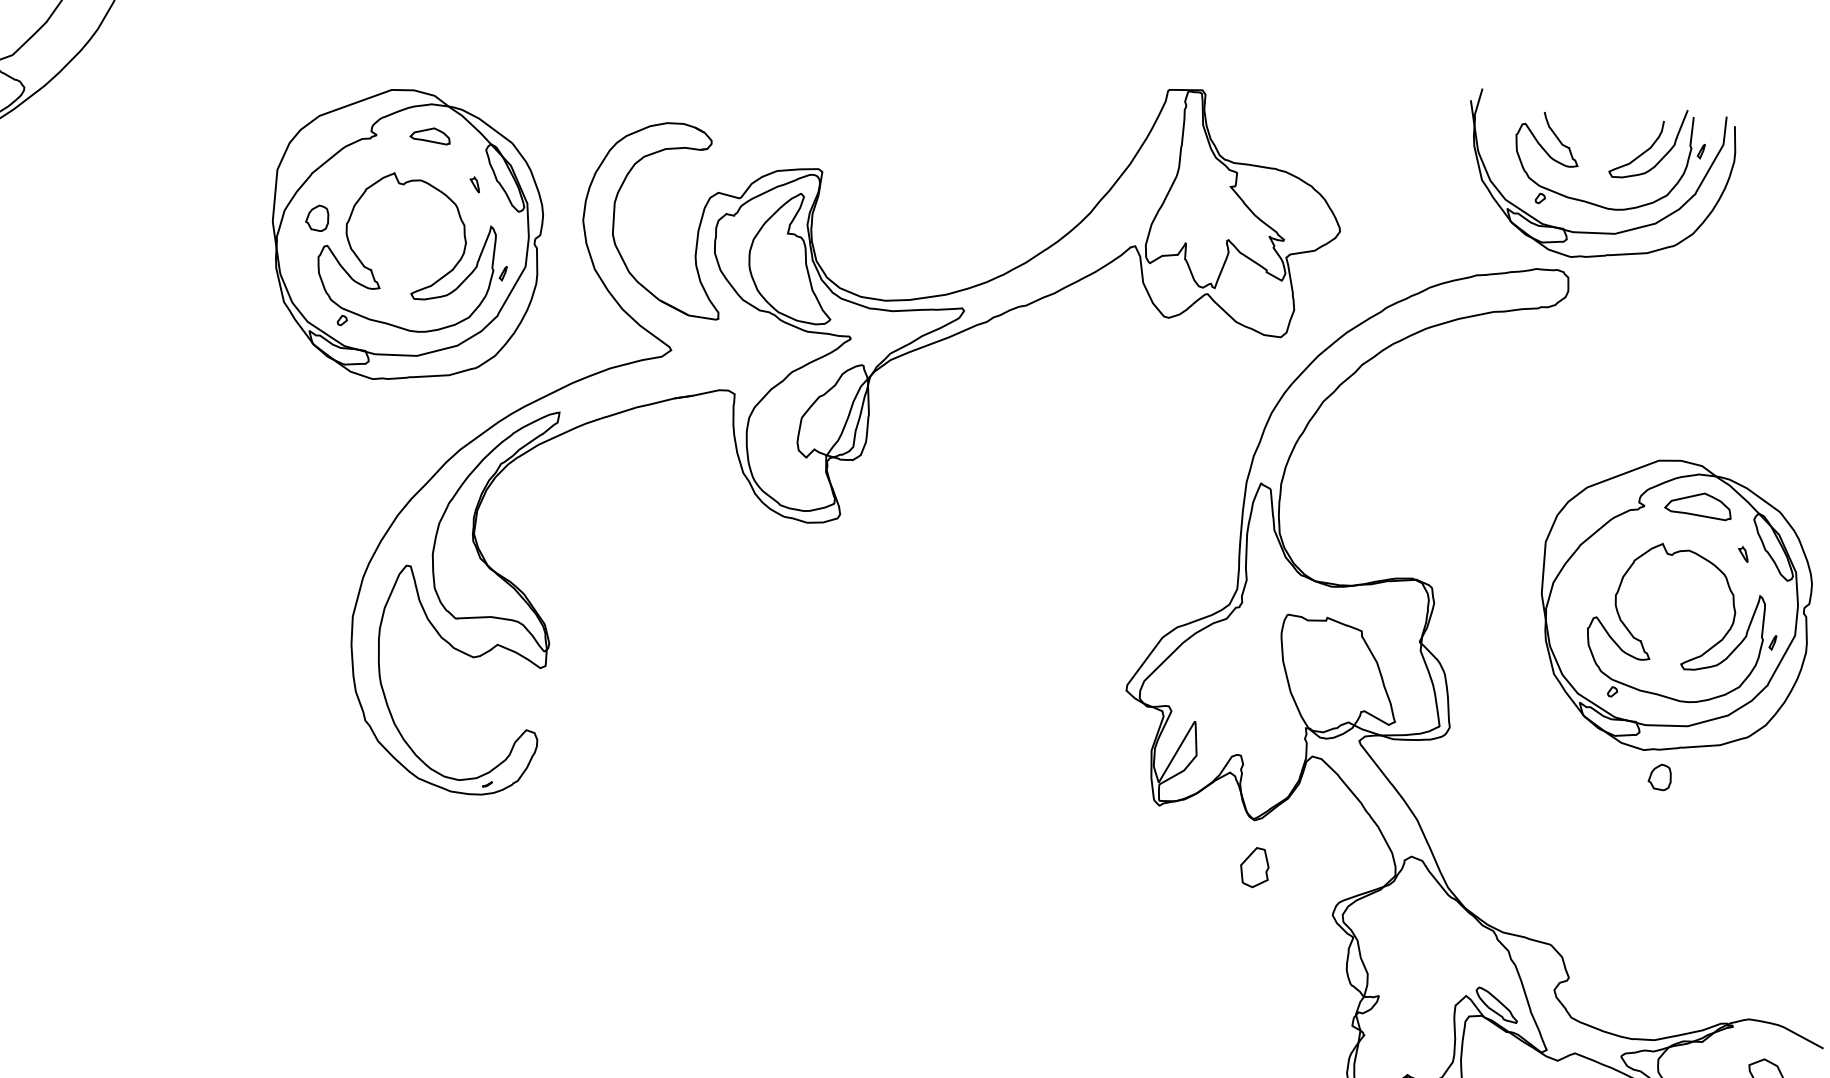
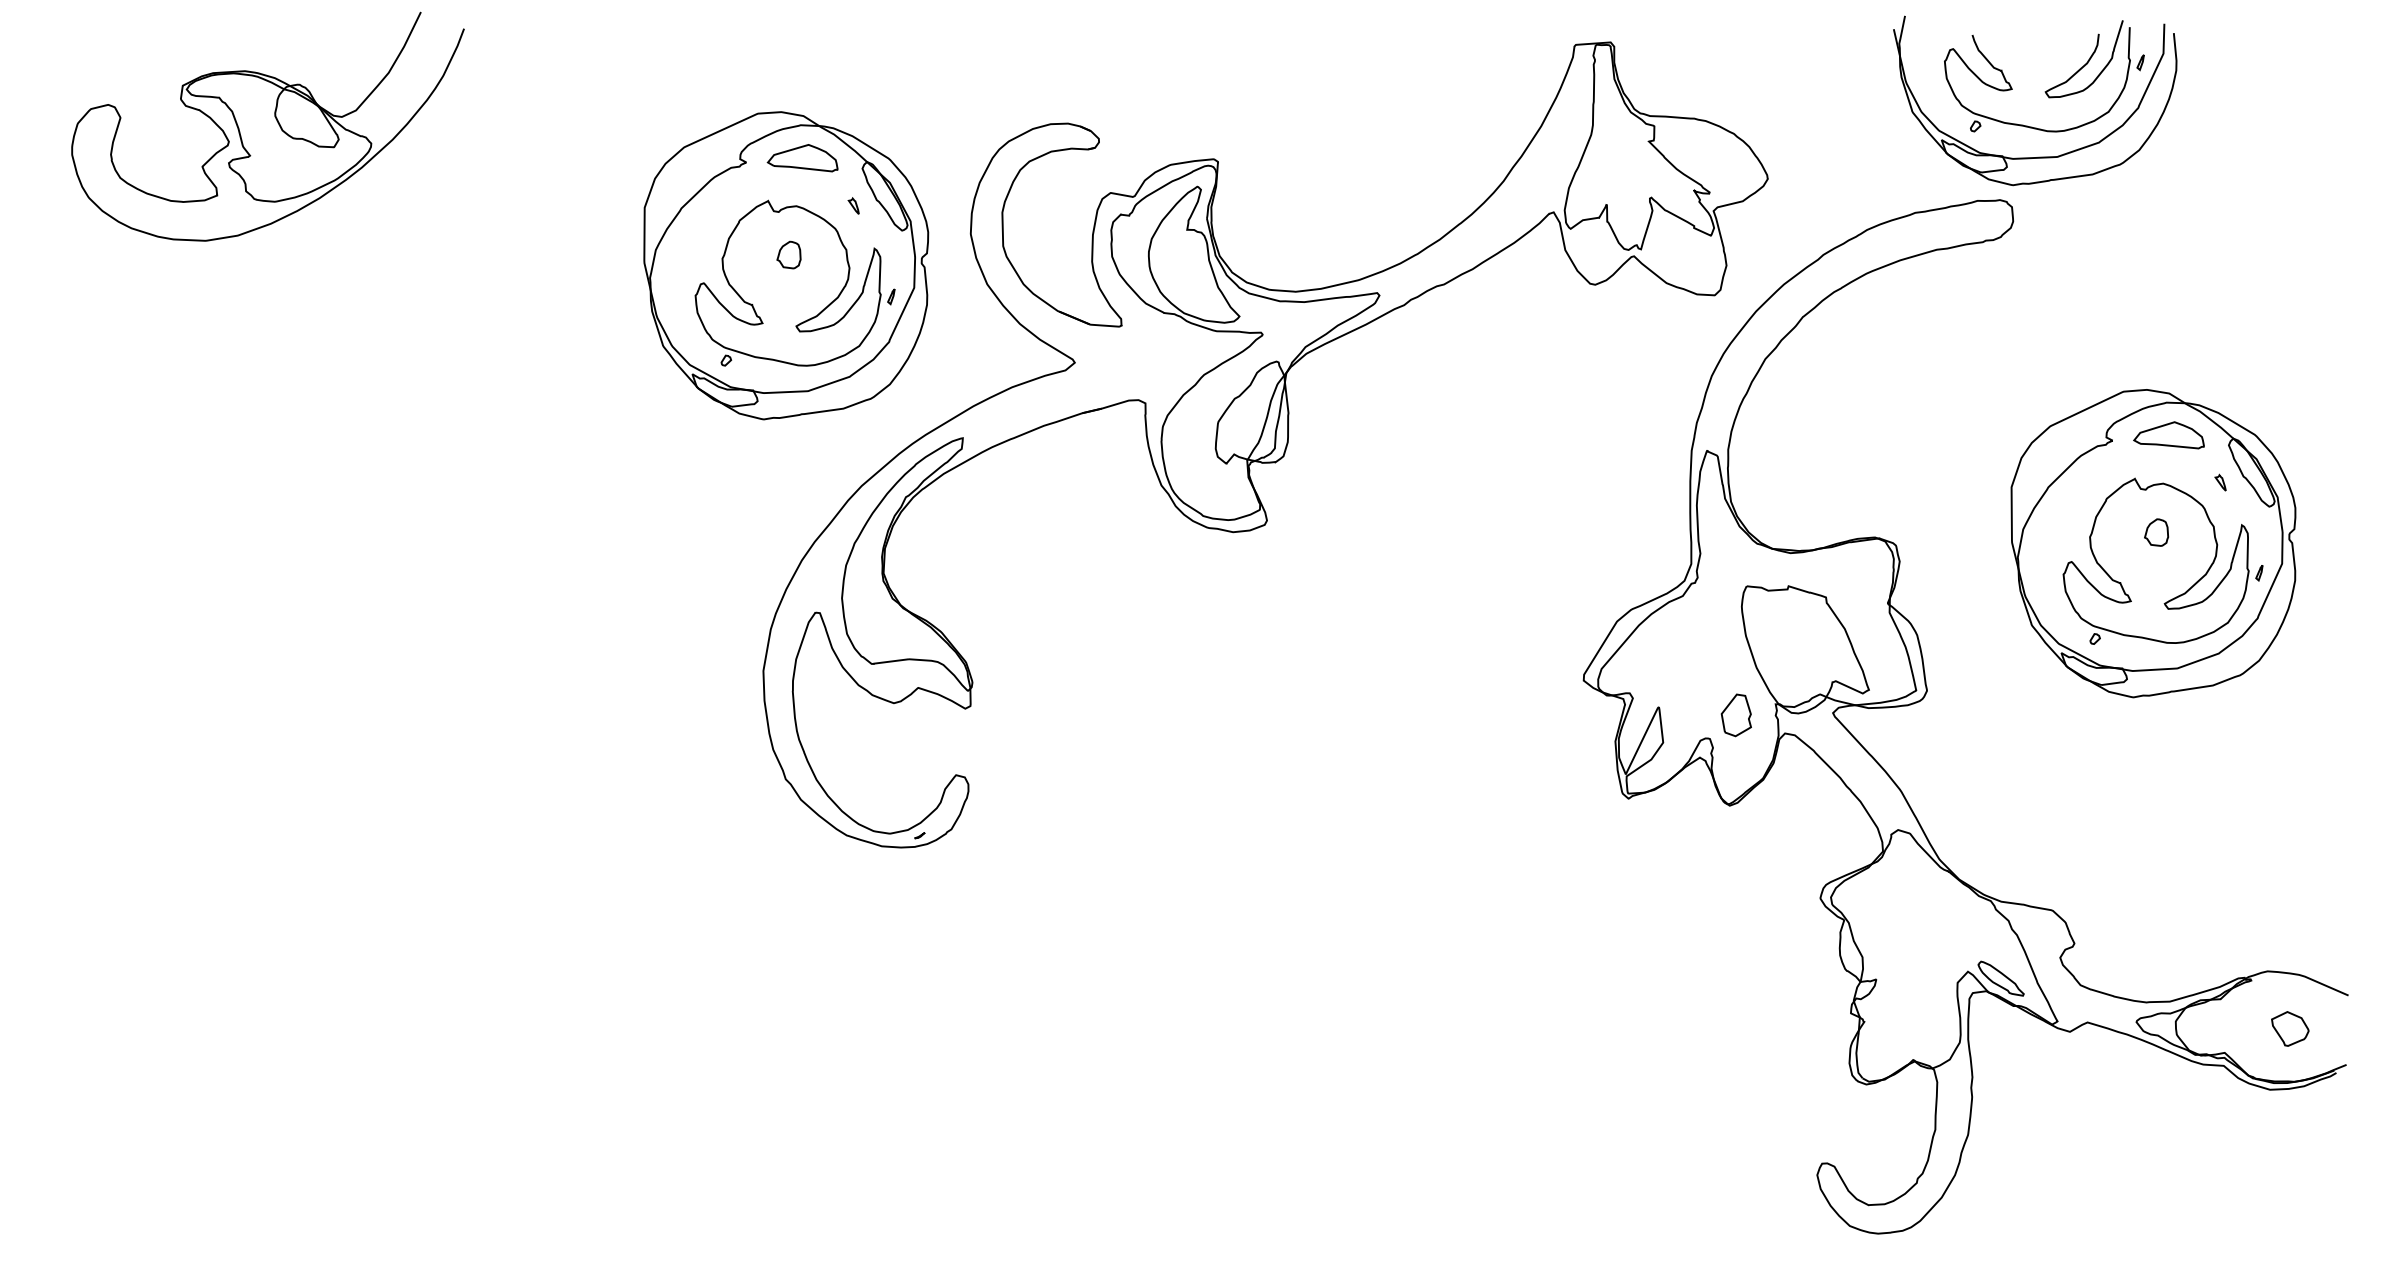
part: (430, 135) -> (802, 158), size x1.67
part: (316, 217) -> (788, 254), moved
part: (1659, 777) -> (2156, 532), moved
part: (1254, 867) -> (1735, 715), moved

